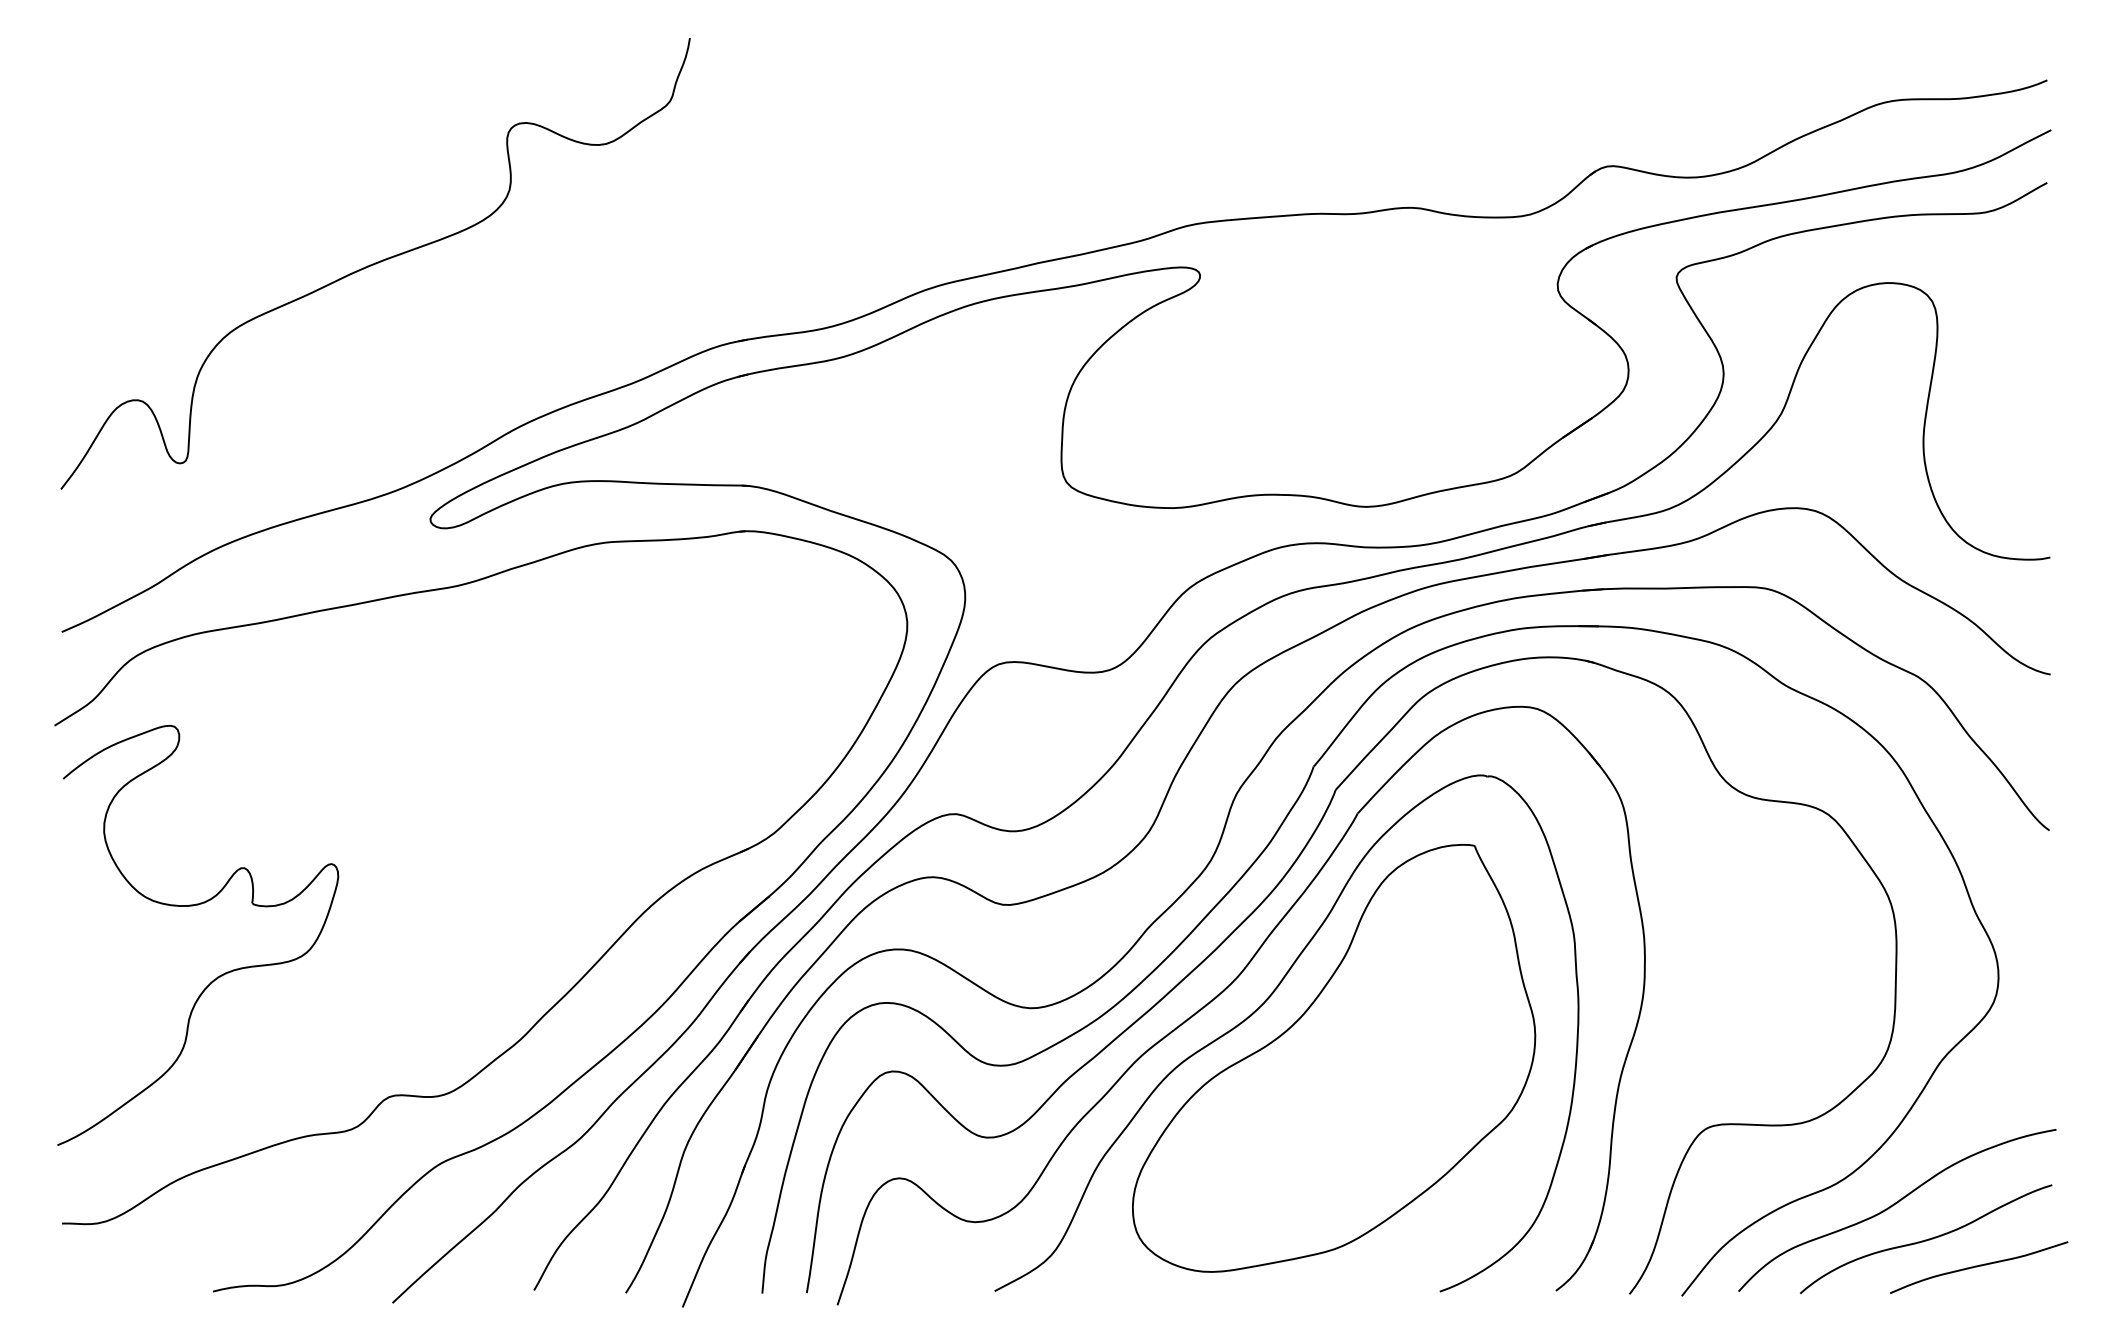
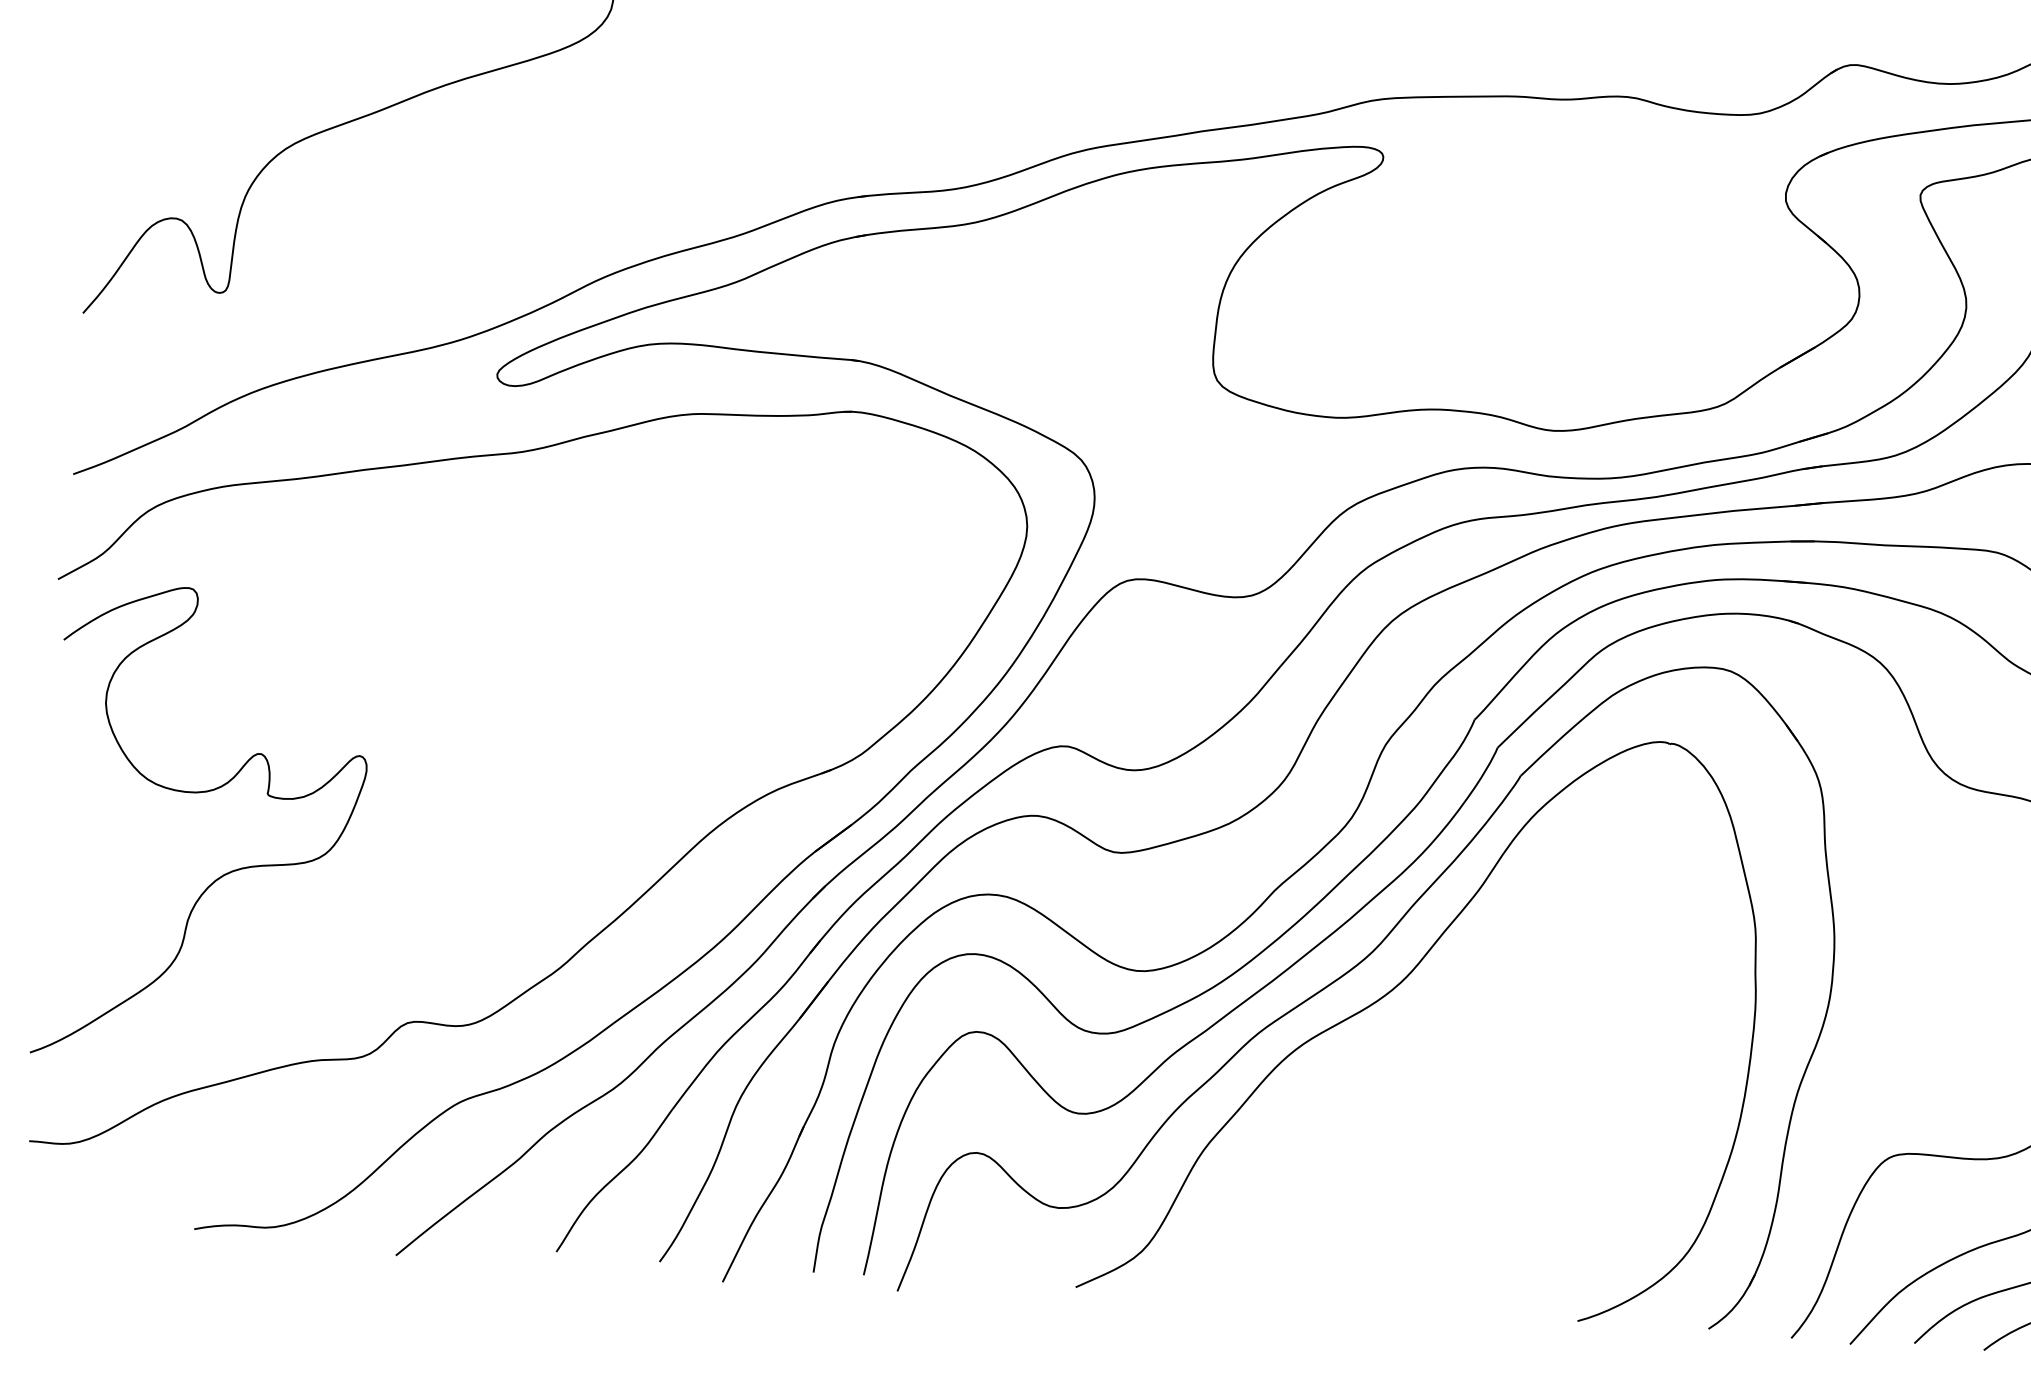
part: (1334, 1058) -> (1476, 1050), removed

